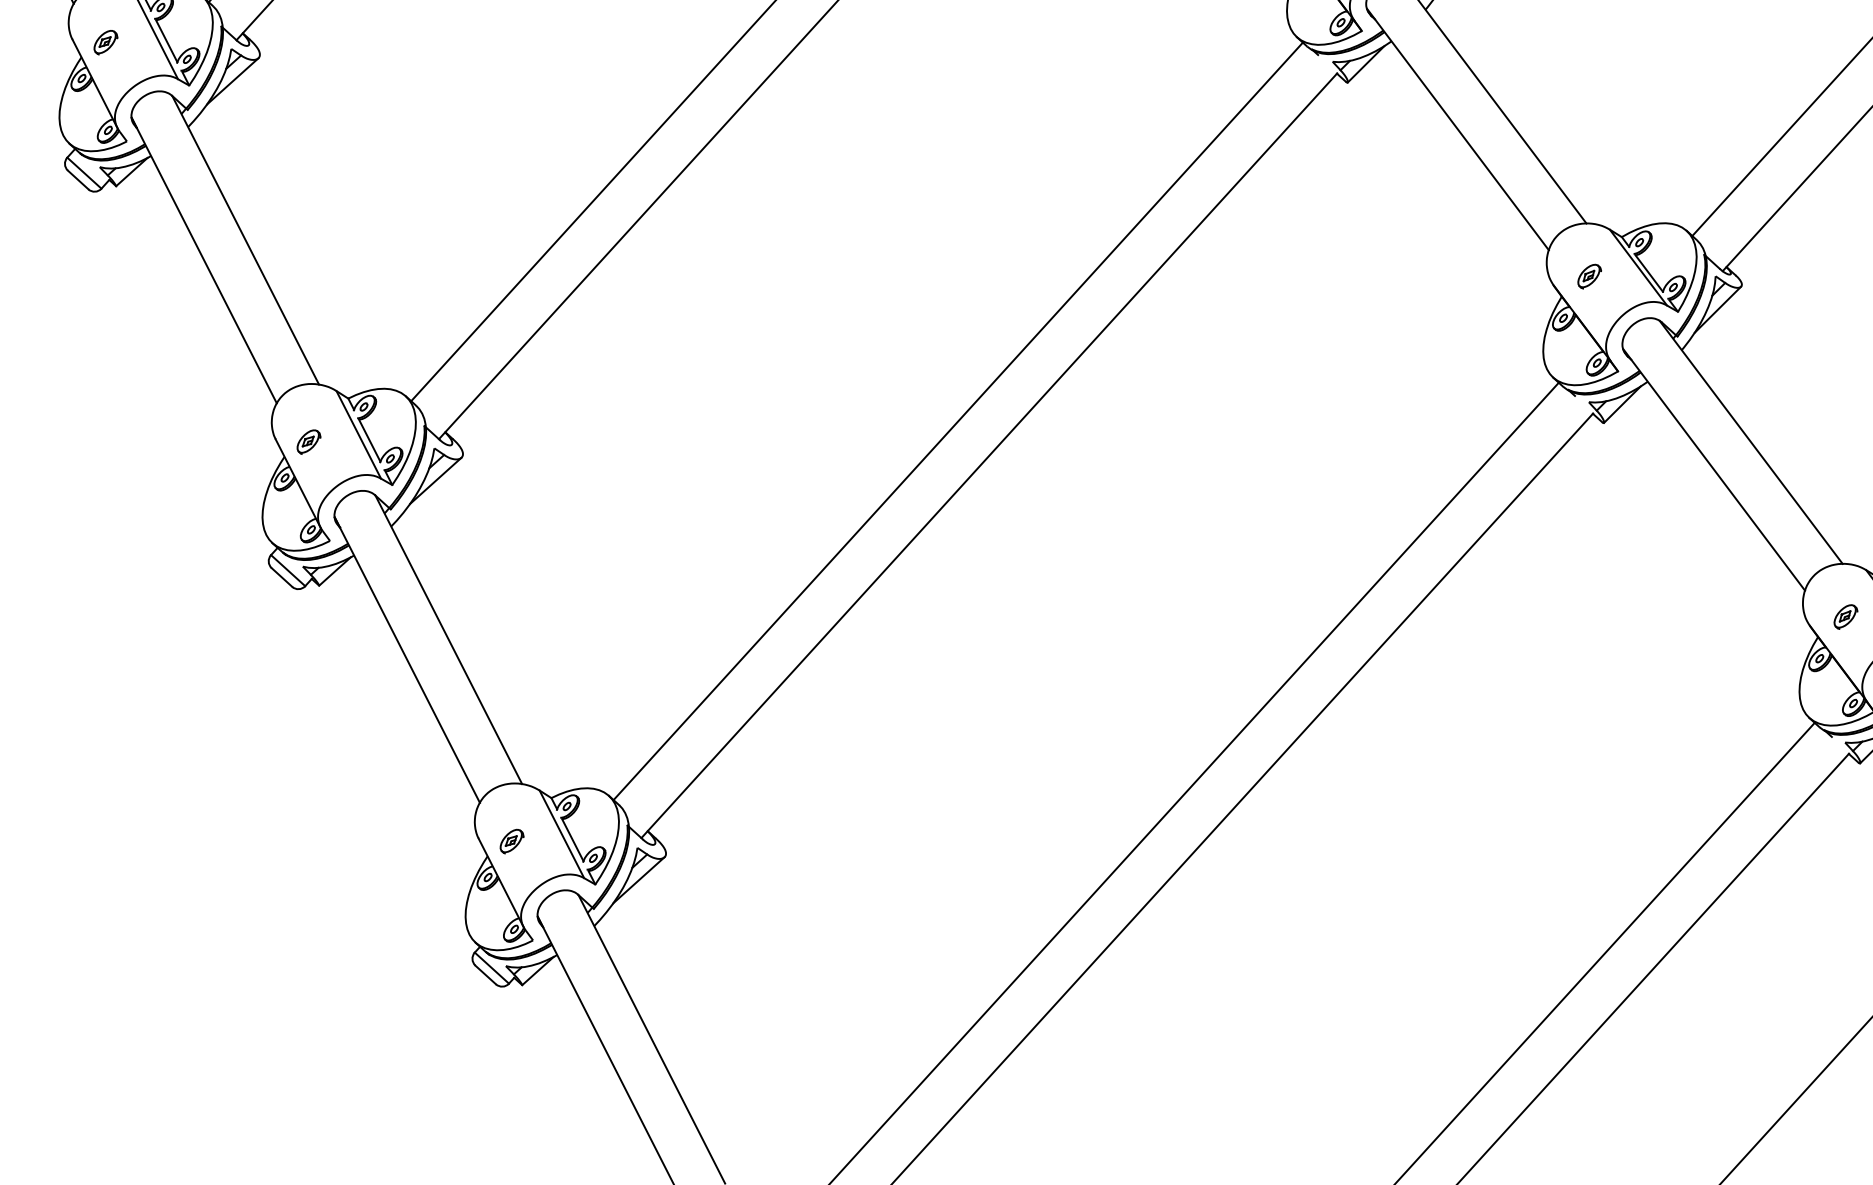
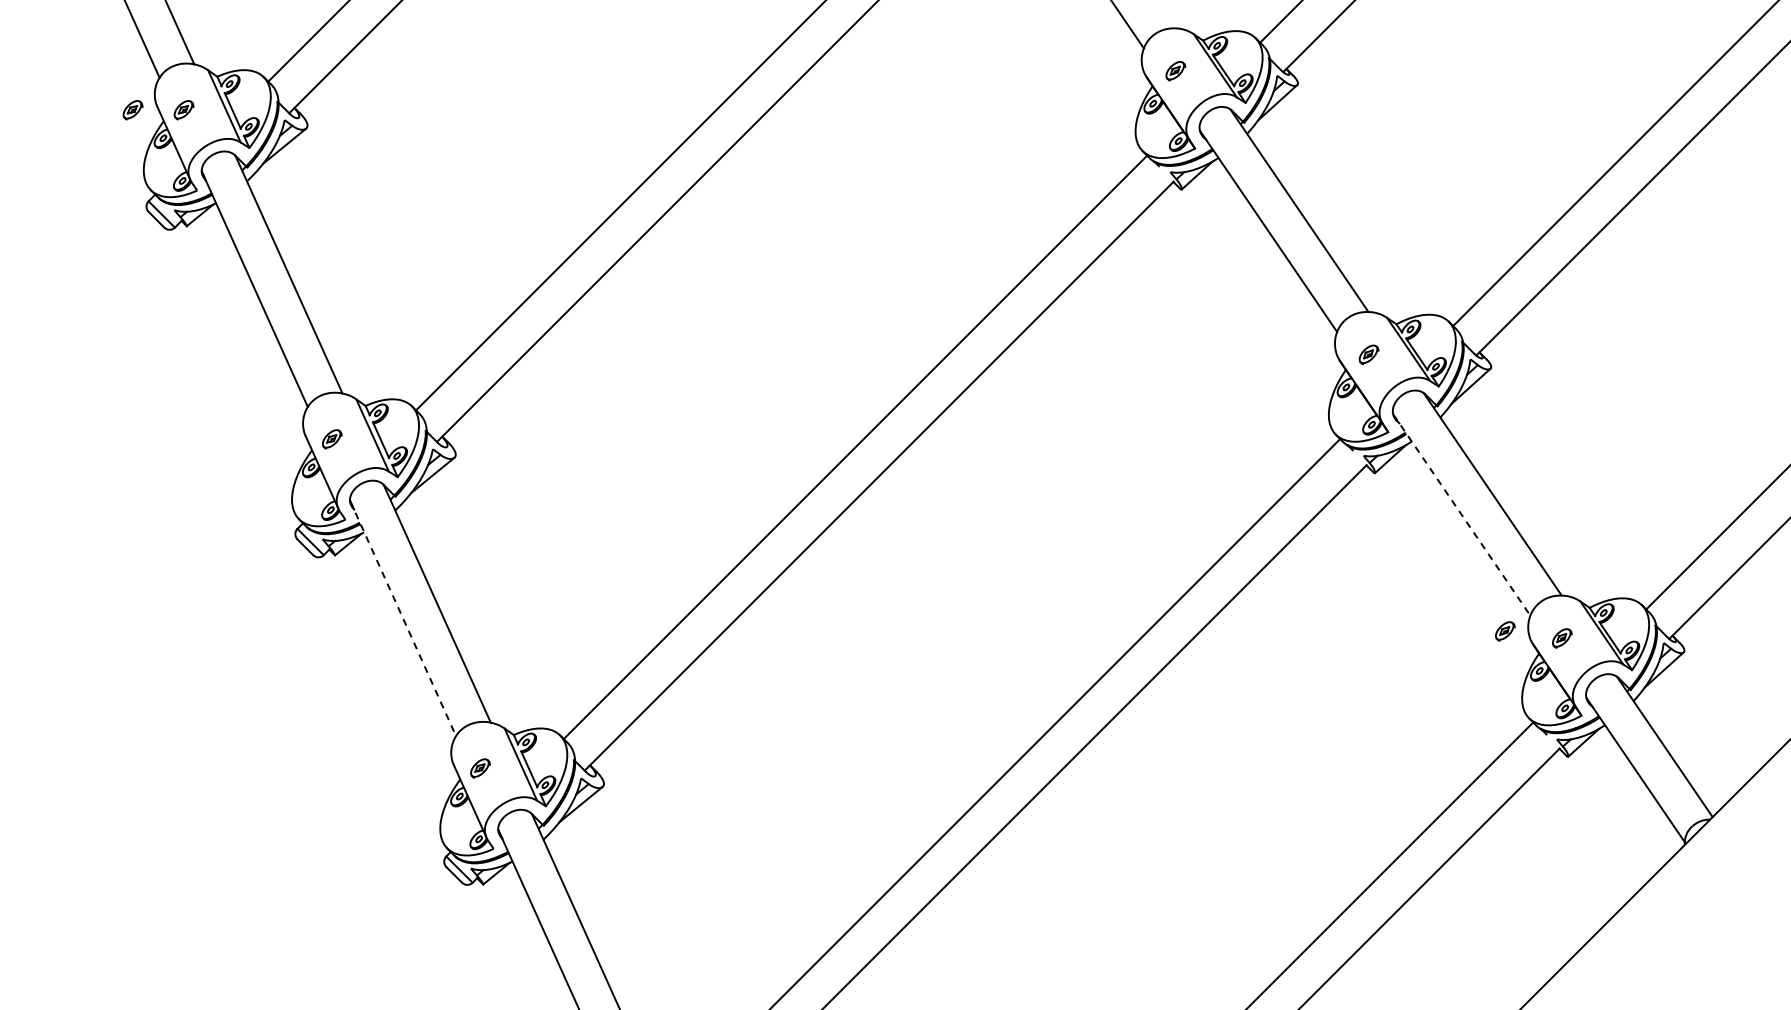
part: (42, 45) -> (132, 110), added
line: (1713, 470) -> (1461, 515), solid -> dashed
part: (1775, 611) -> (1505, 631), added
line: (407, 661) -> (403, 619), solid -> dashed

